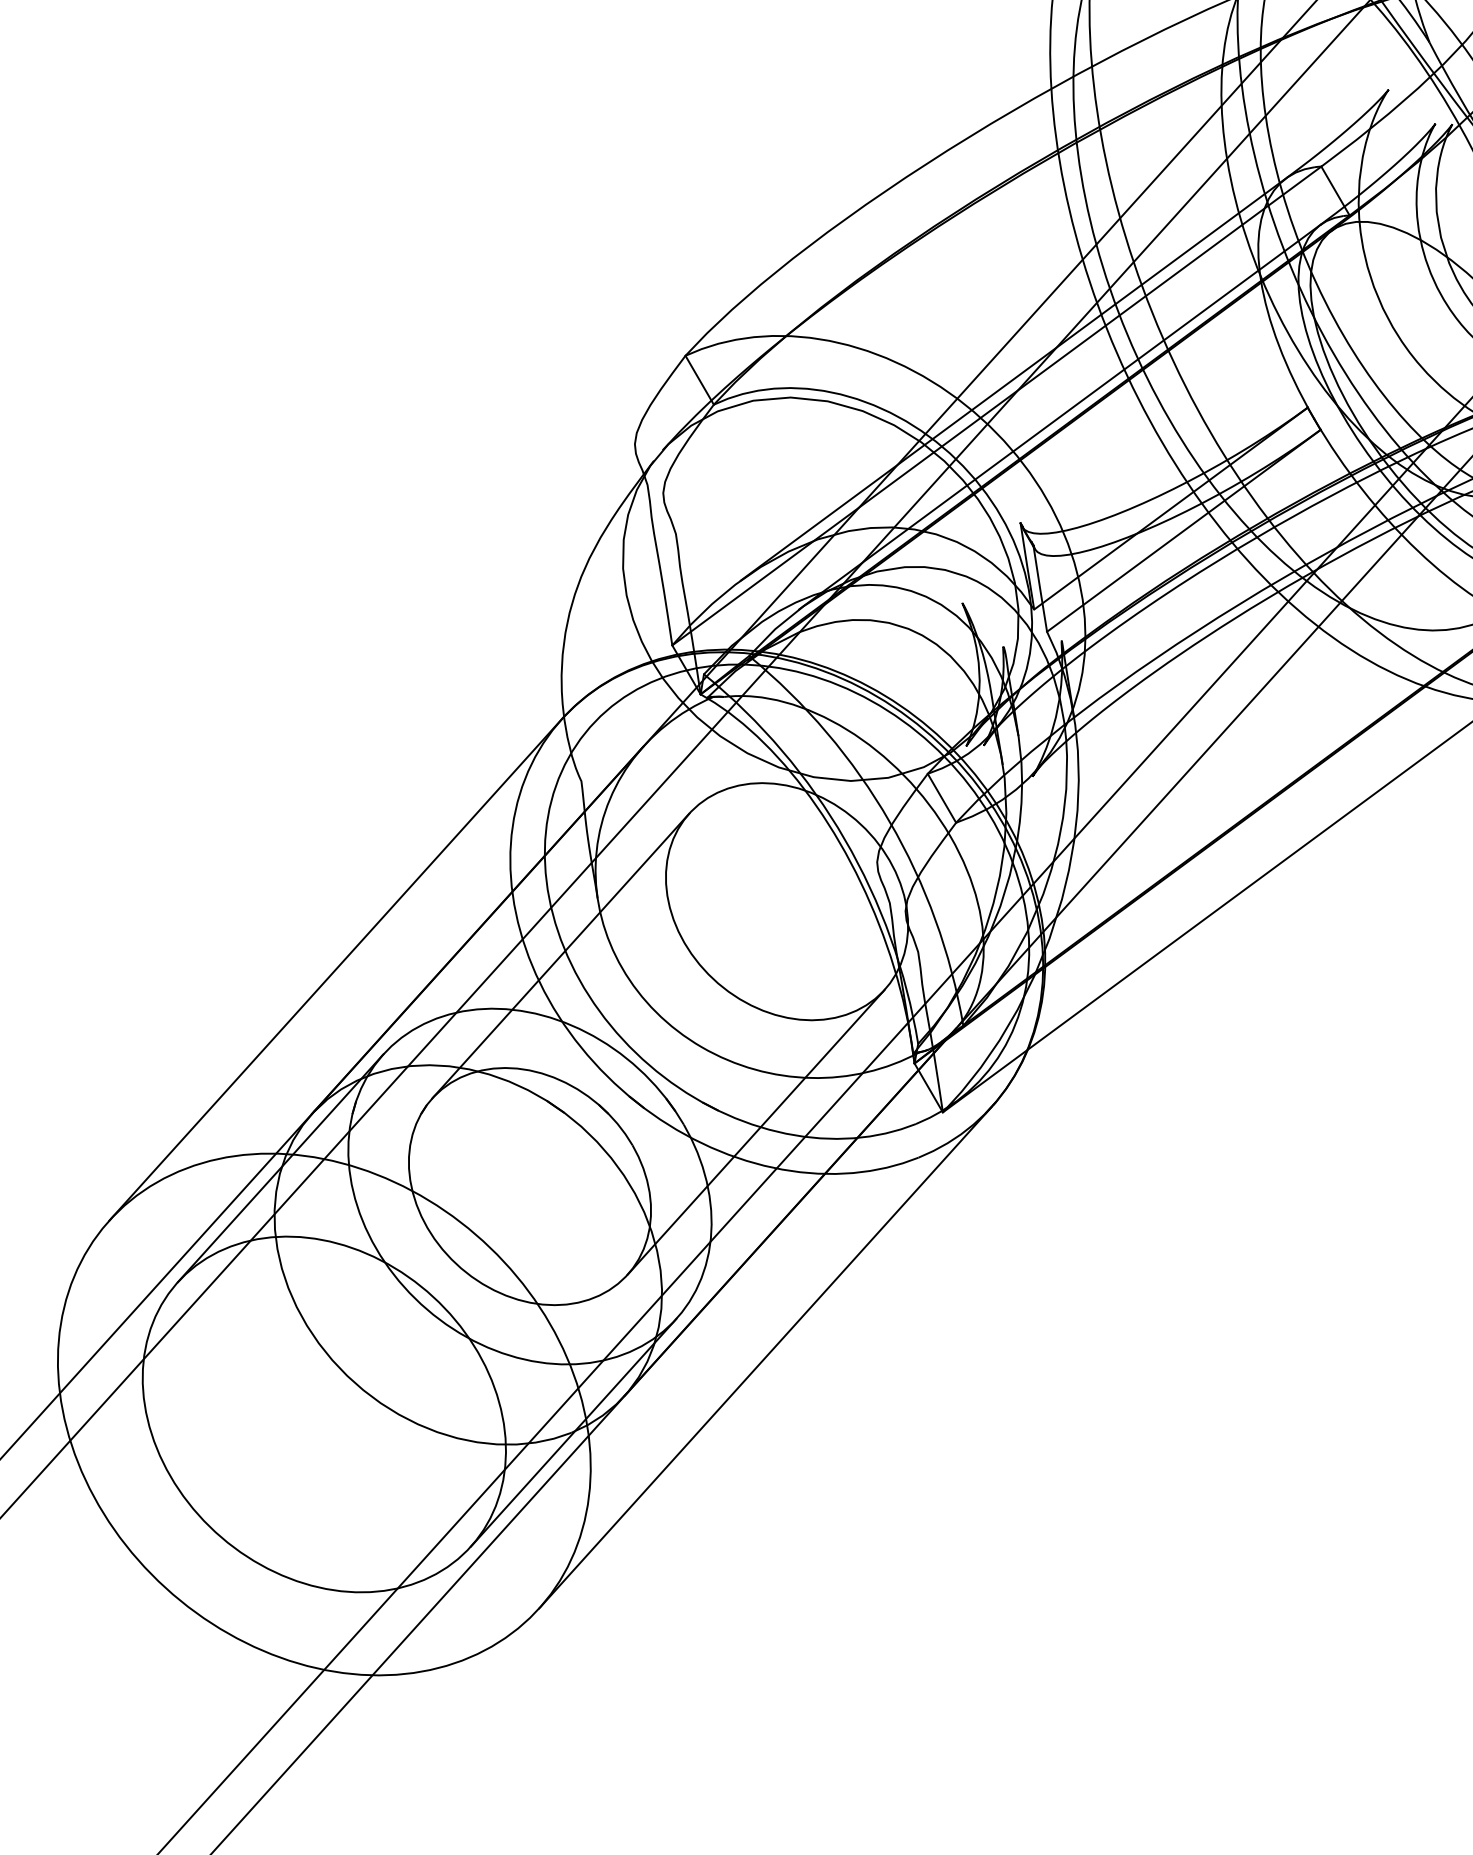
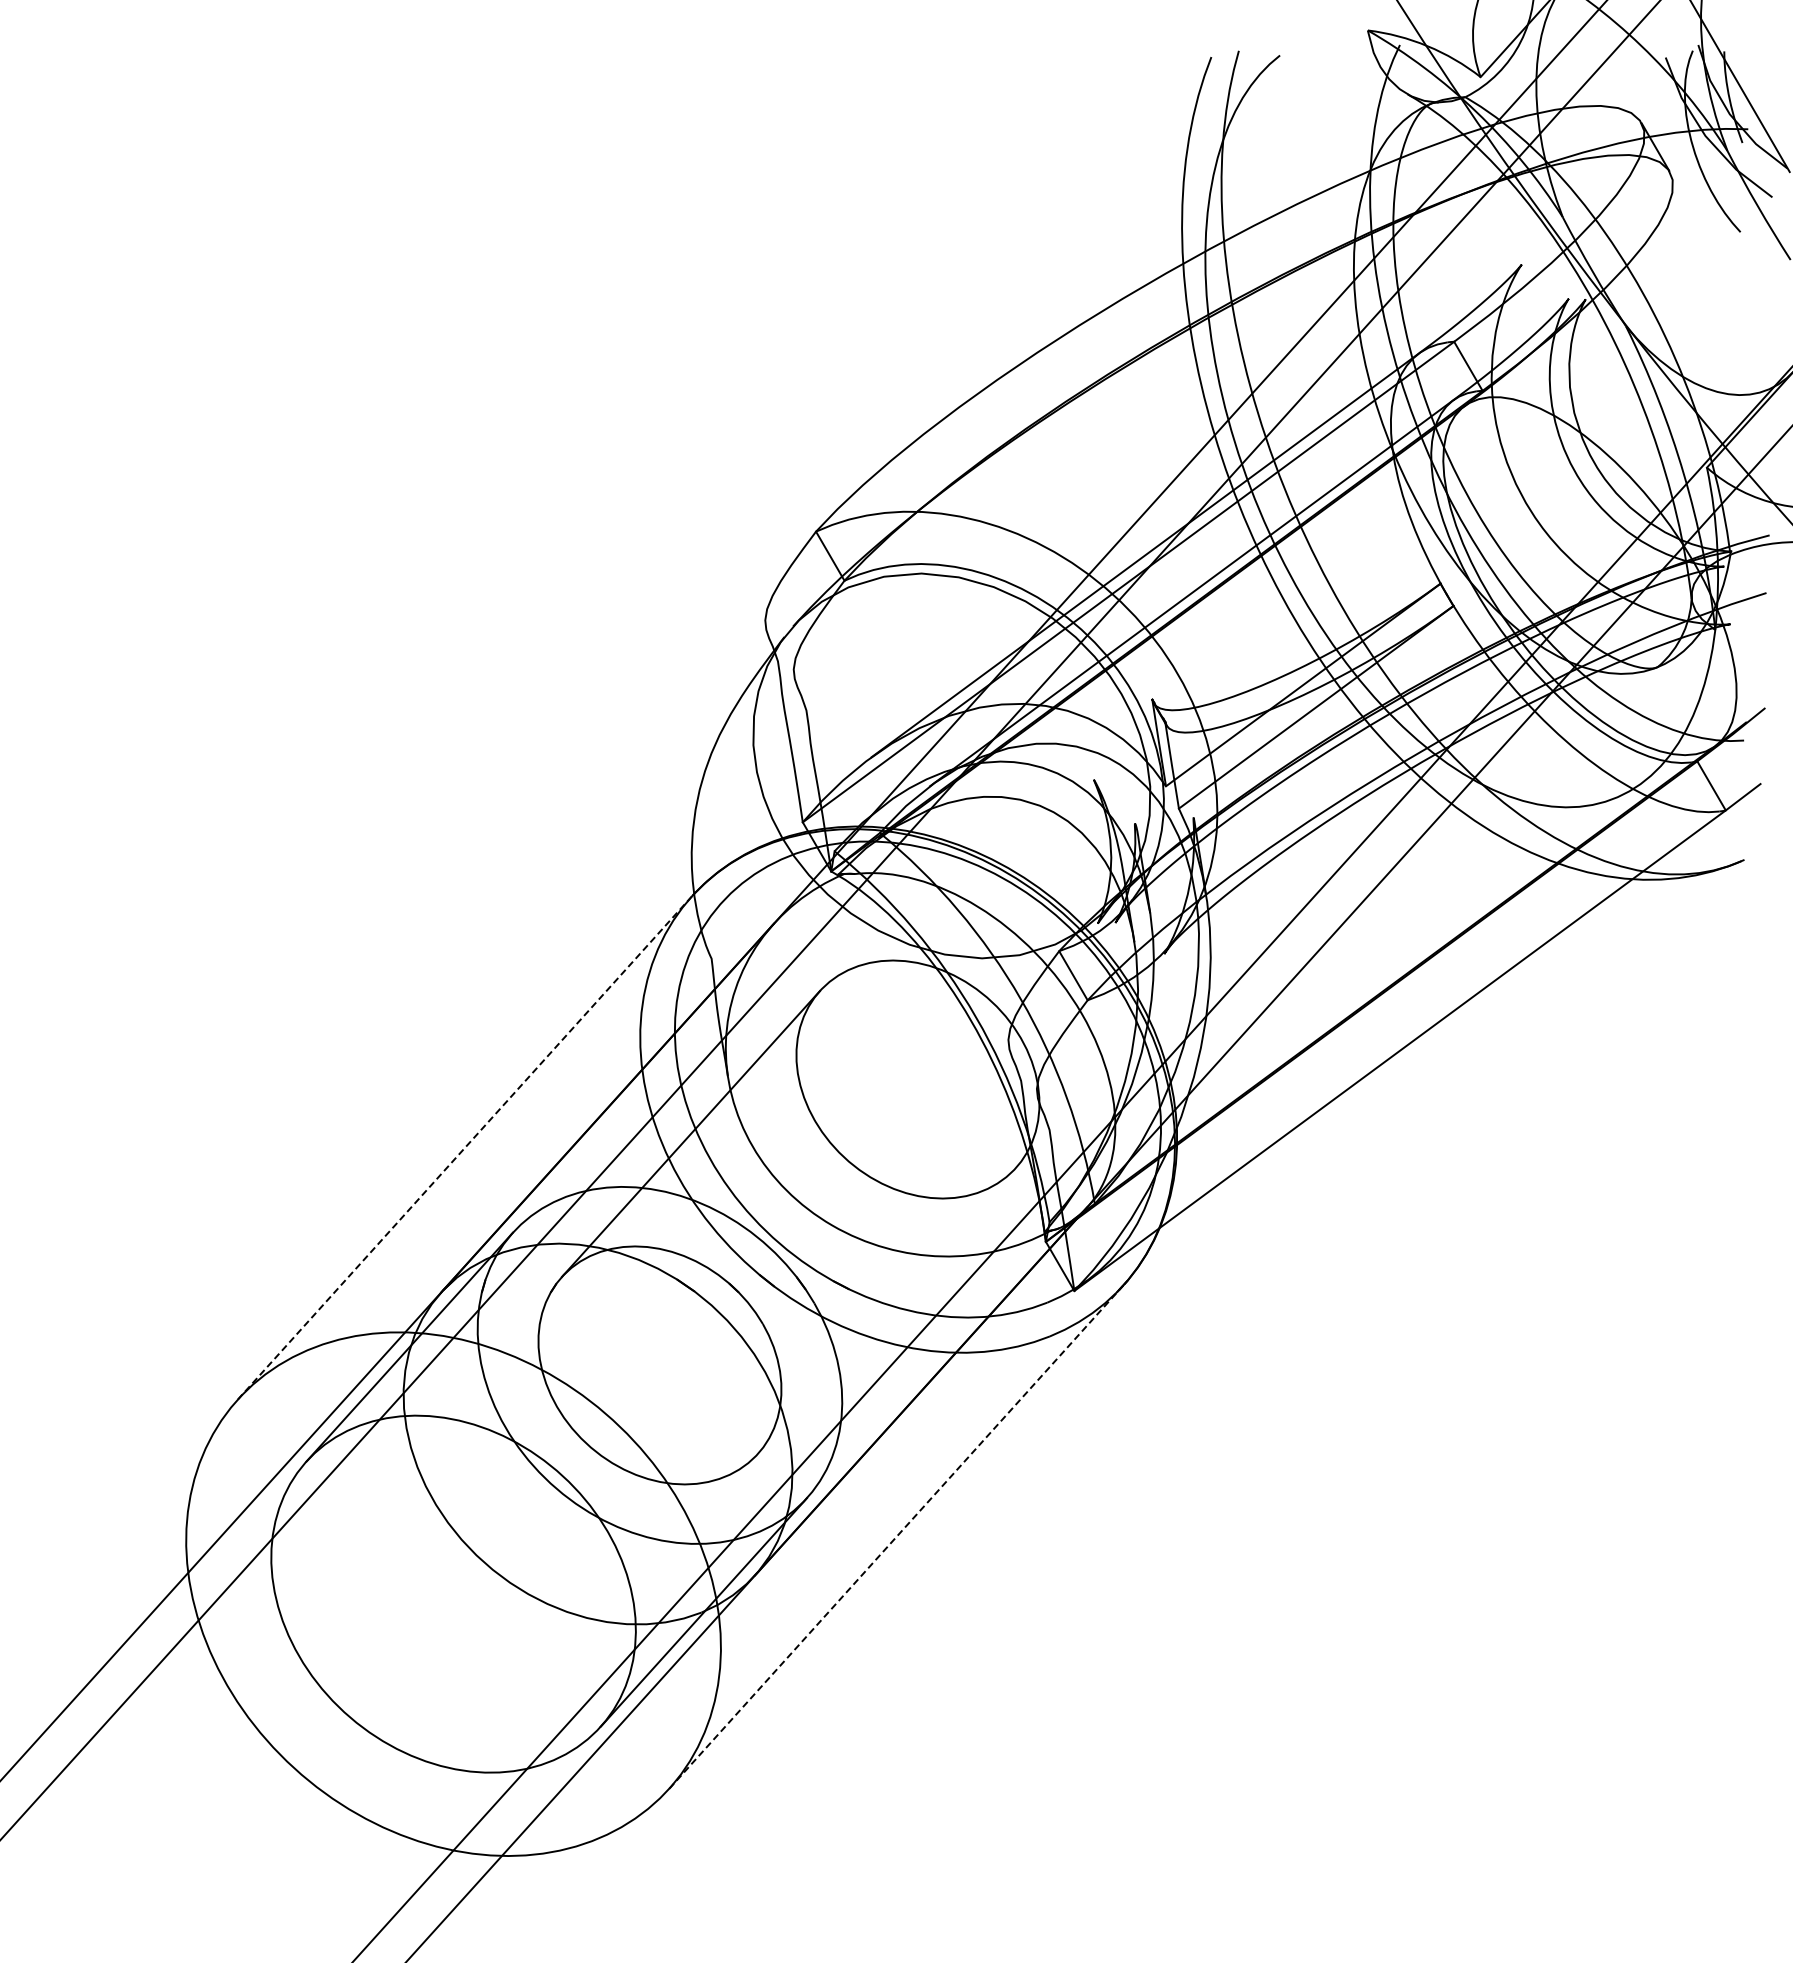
line: (335, 969) -> (464, 1147), solid -> dashed
line: (755, 1131) -> (886, 1310), removed
line: (765, 1358) -> (896, 1537), solid -> dashed

